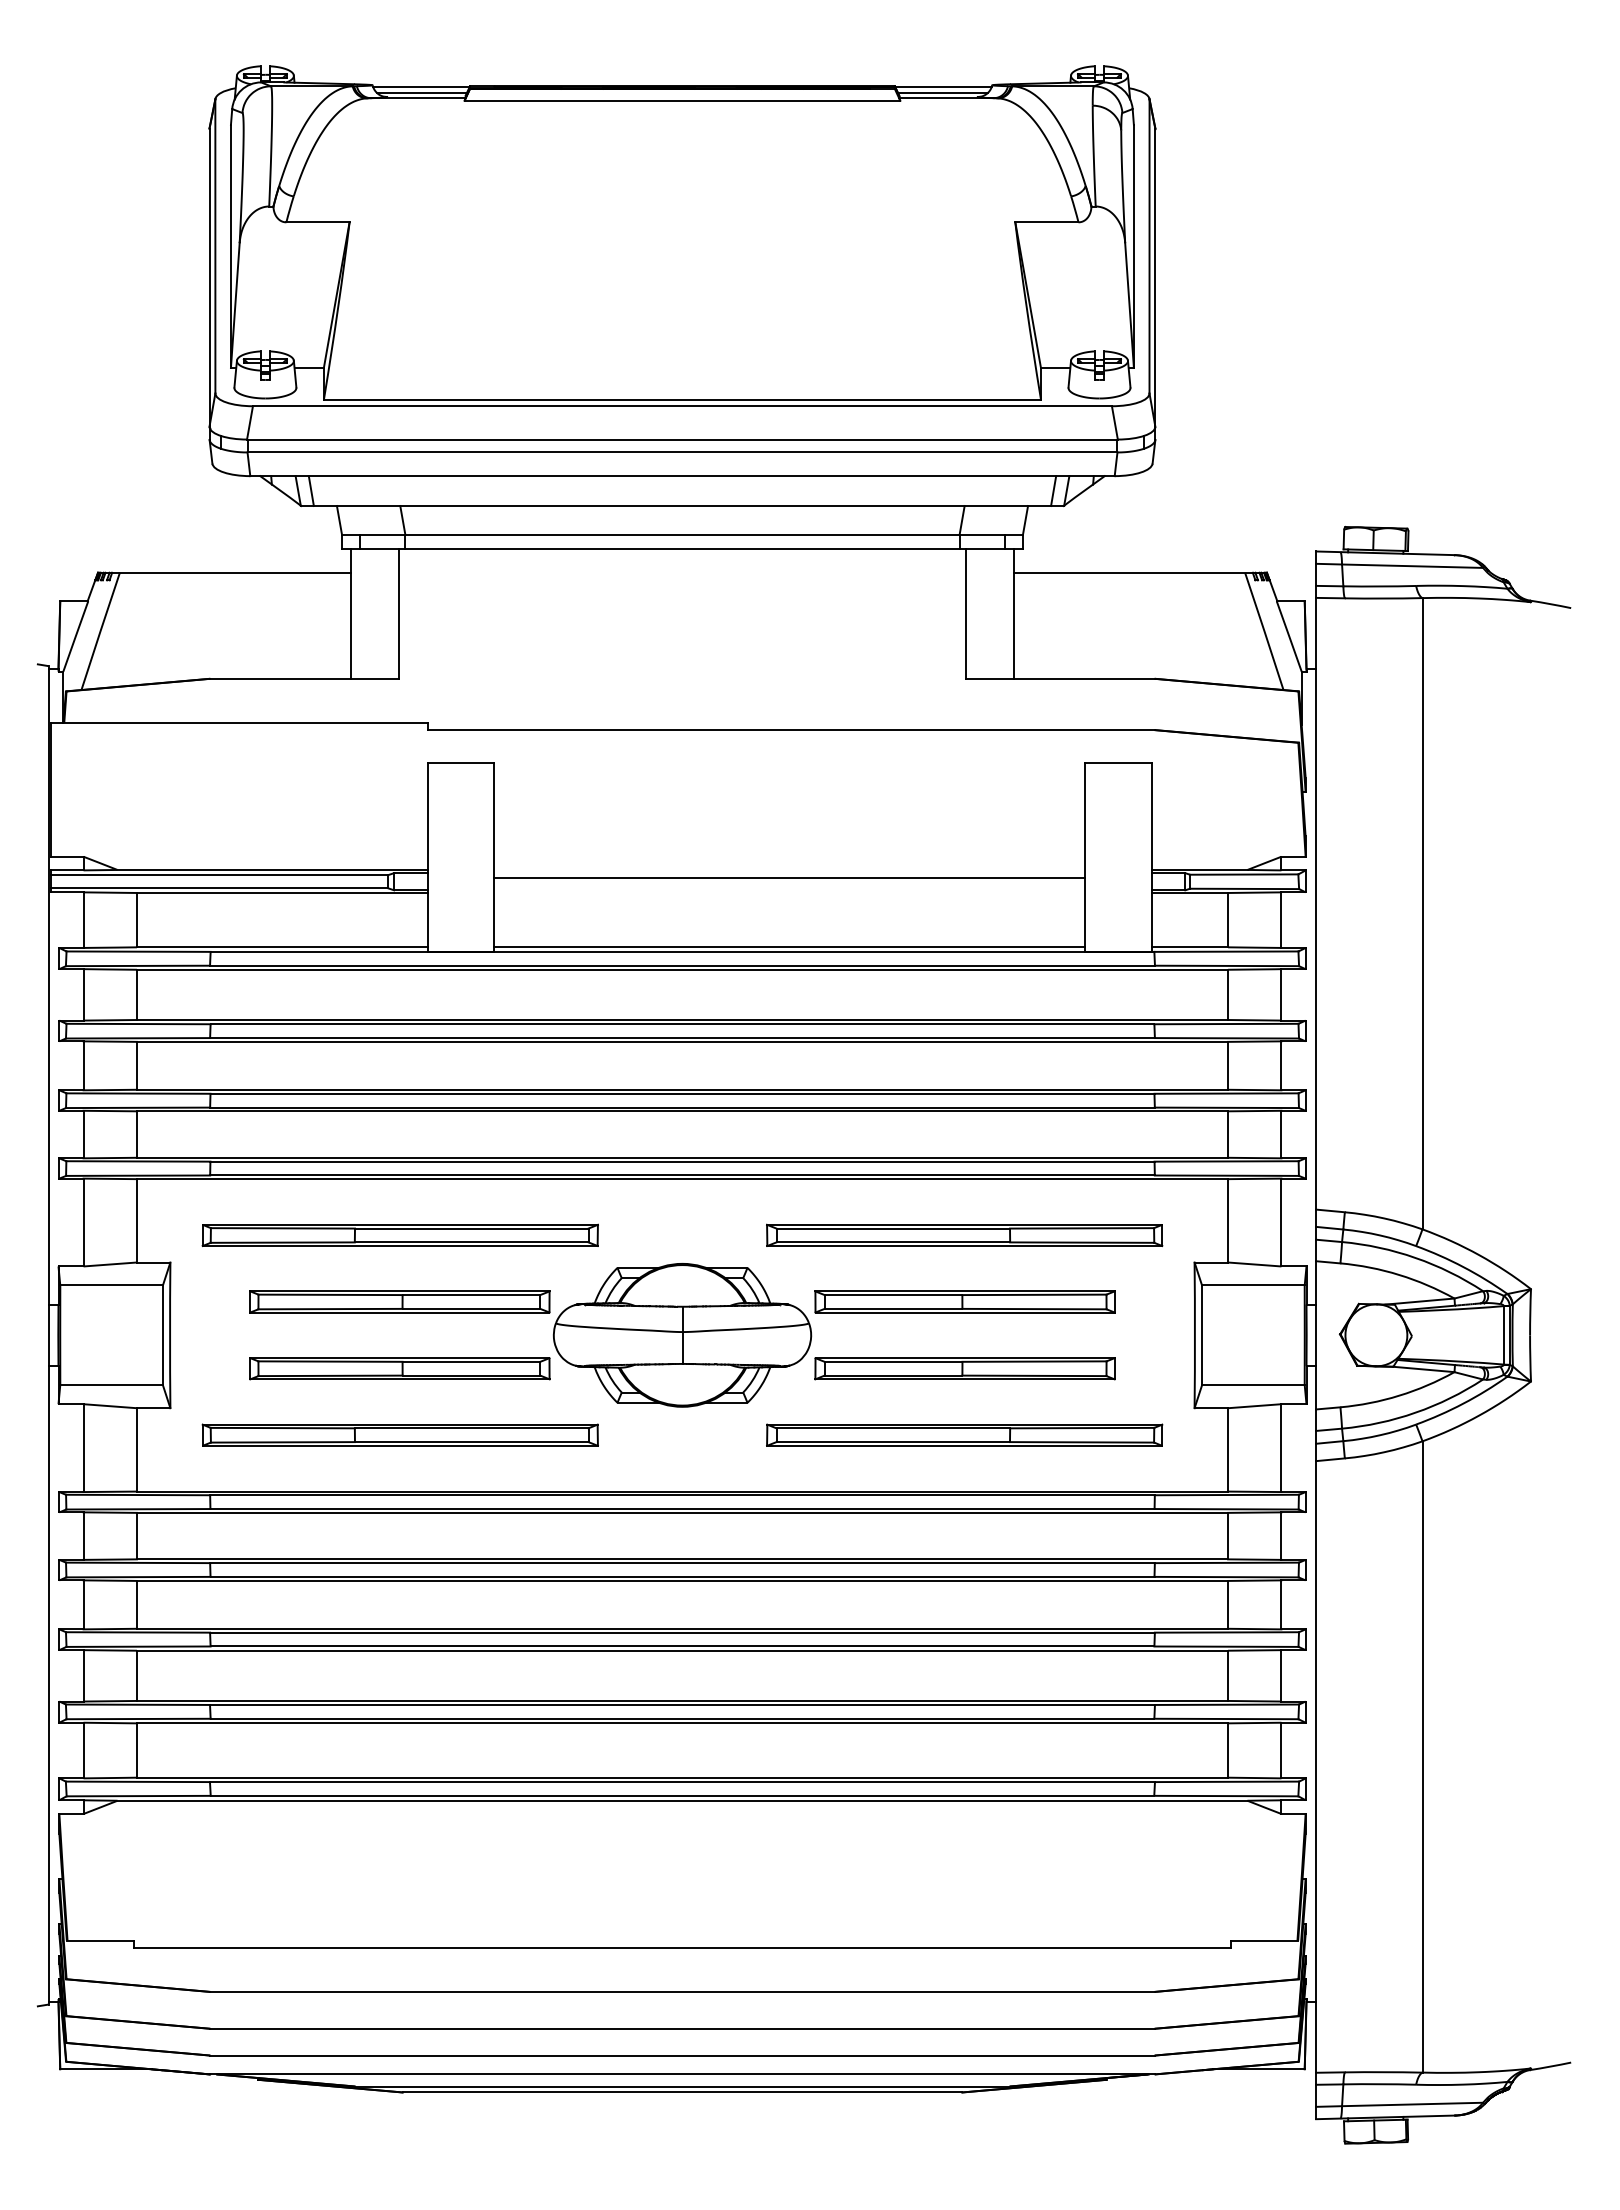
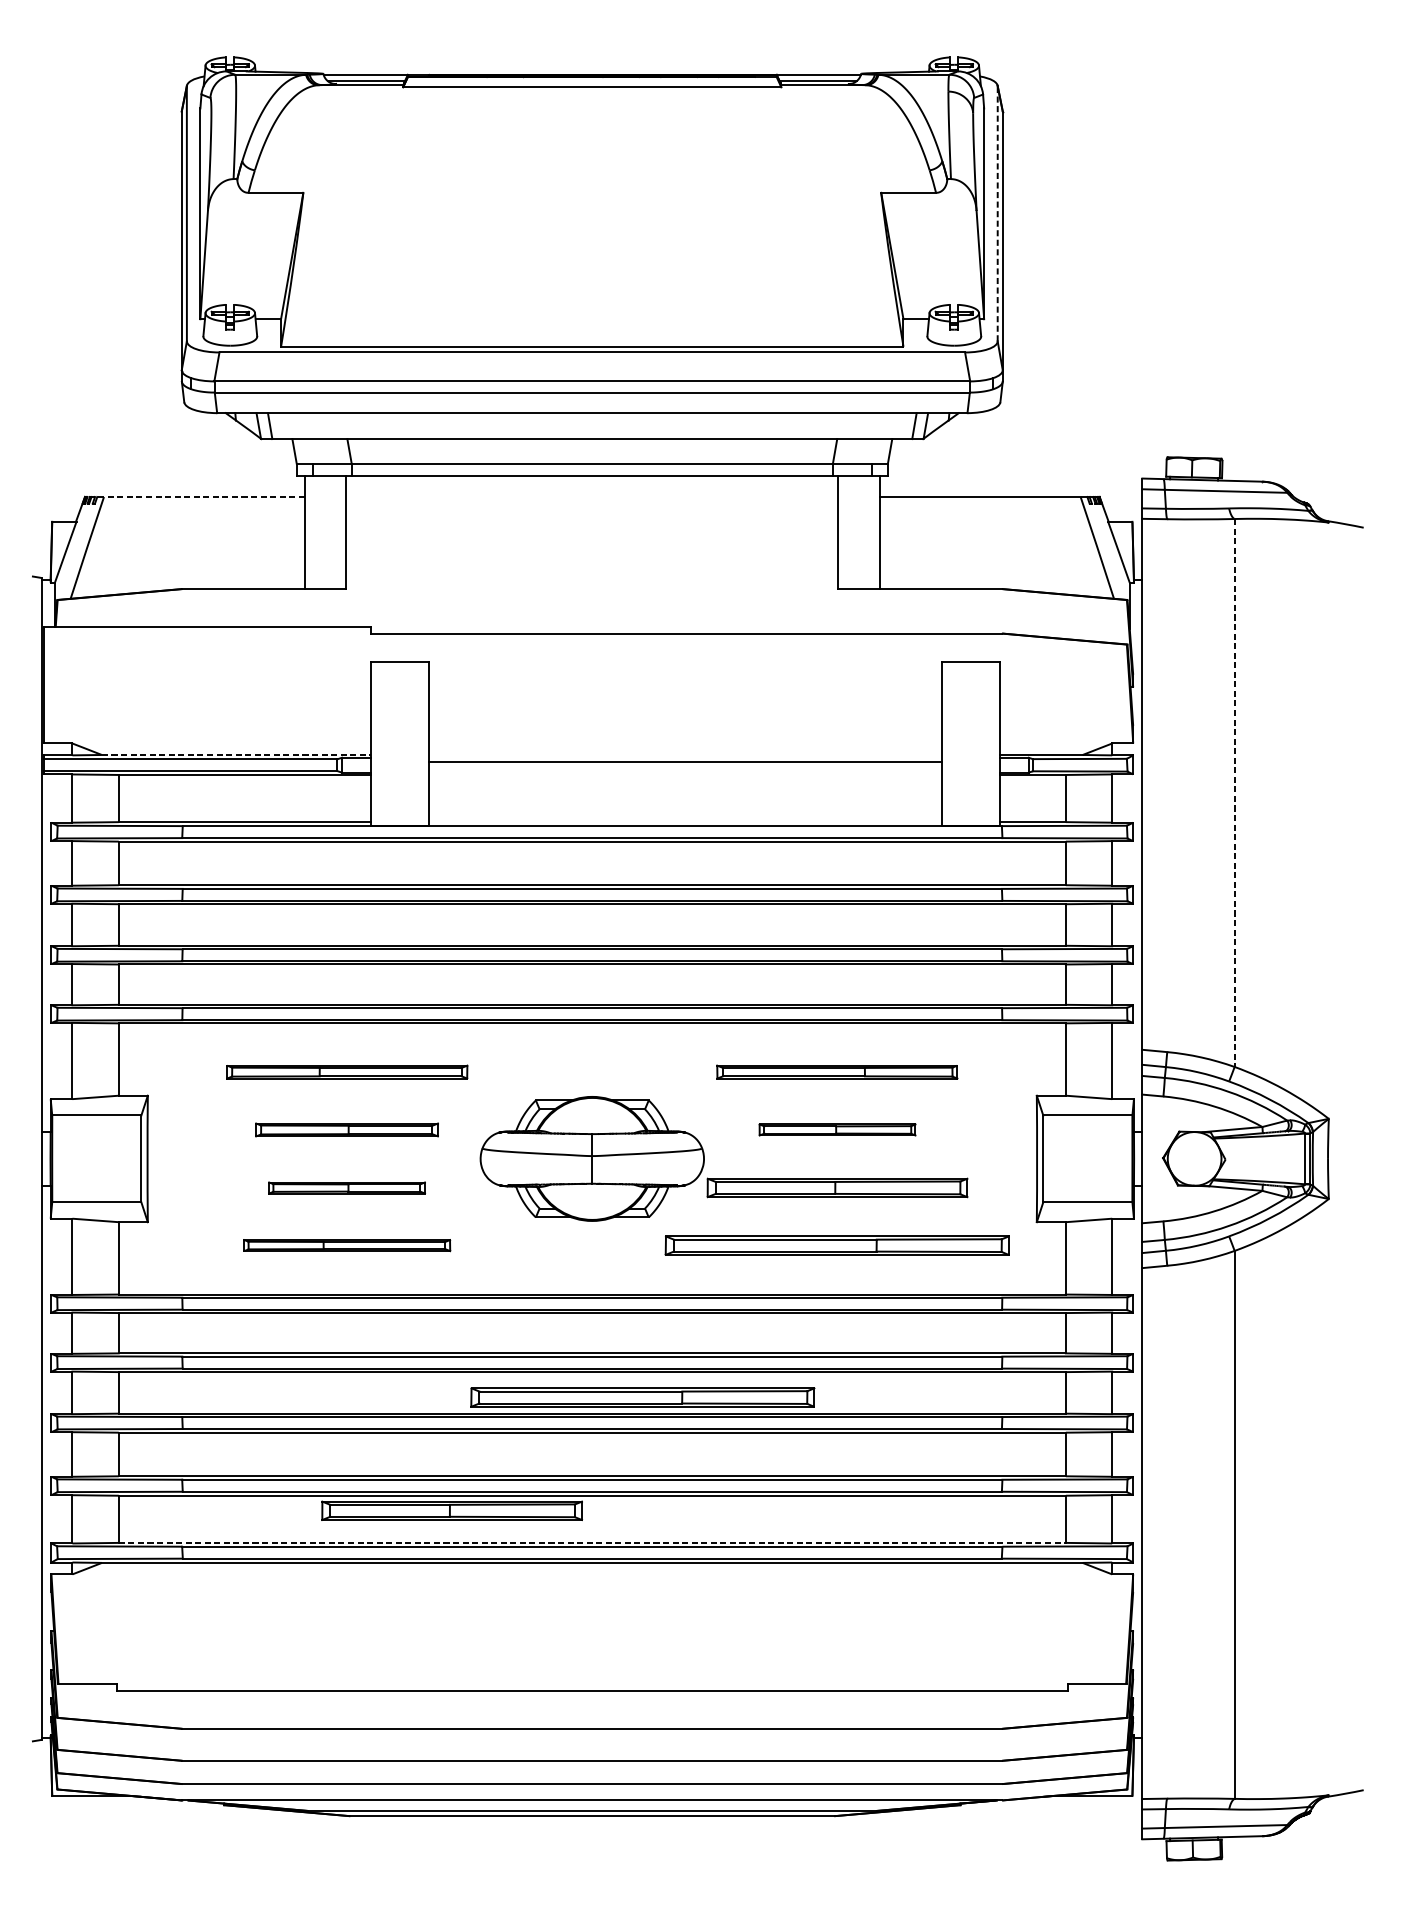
line: (1149, 246) -> (997, 213), solid -> dashed
line: (224, 572) -> (194, 496), solid -> dashed
line: (272, 869) -> (236, 754), solid -> dashed
line: (1422, 913) -> (1234, 792), solid -> dashed
line: (789, 947) -> (685, 822), removed
part: (399, 1234) -> (346, 1071), size x0.7
part: (964, 1234) -> (837, 1071), size x0.7
part: (399, 1301) -> (346, 1129), size x0.7
part: (964, 1301) -> (837, 1129), size x0.6
part: (399, 1368) -> (346, 1187), size x0.6
part: (399, 1434) -> (346, 1245), size x0.6
part: (740, 1609) -> (642, 1396), added
part: (520, 1740) -> (451, 1510), added
line: (682, 1777) -> (592, 1542), solid -> dashed

